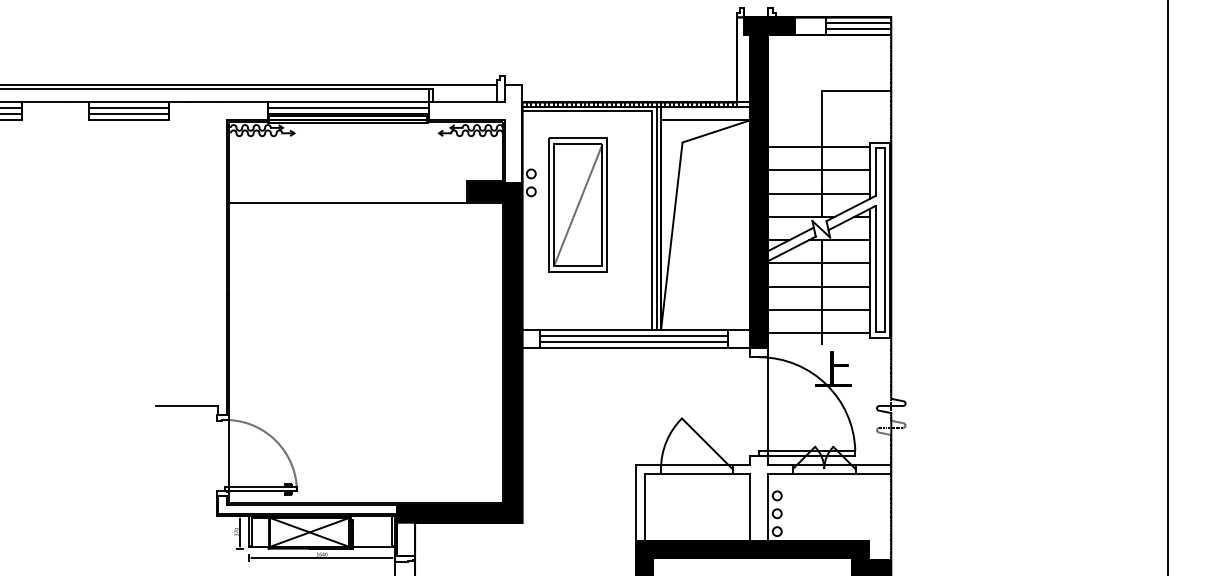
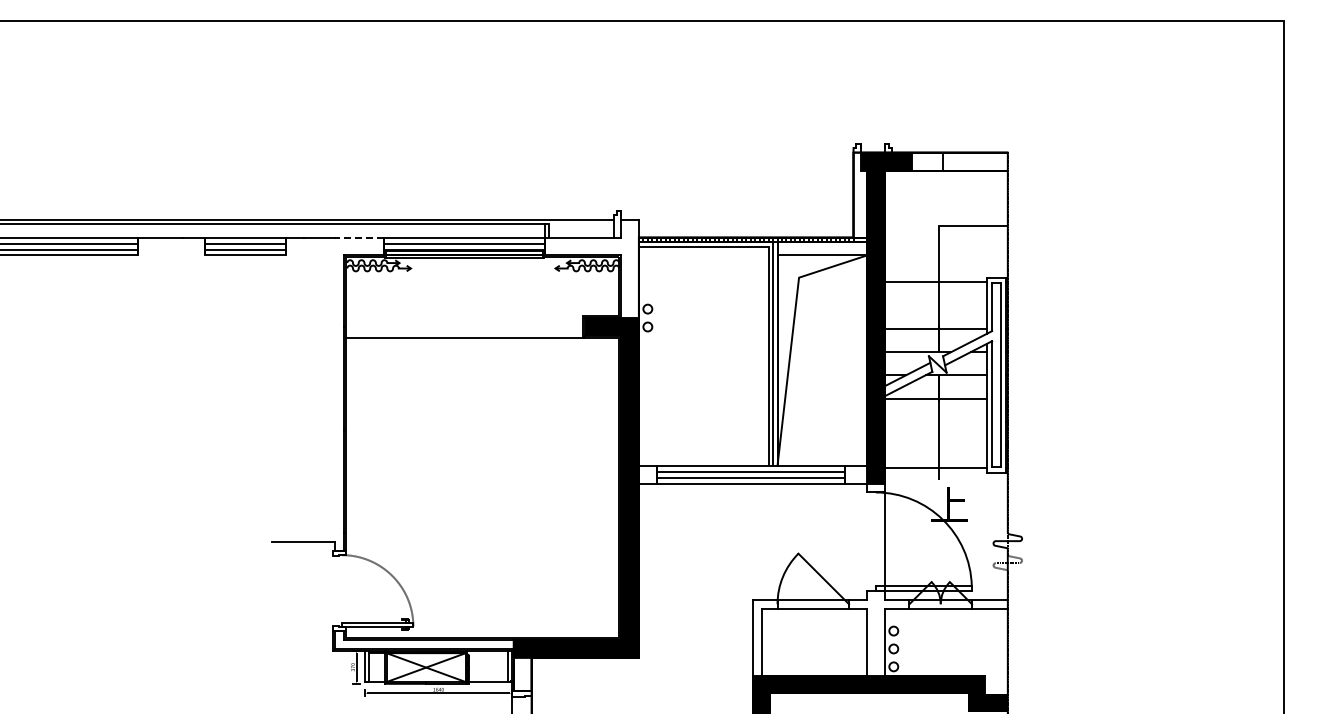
line: (857, 23) -> (974, 158), removed
line: (857, 29) -> (974, 164), removed
line: (242, 102) -> (359, 237), solid -> dashed
line: (818, 170) -> (935, 305), removed
part: (577, 205) -> (694, 340), removed
line: (818, 286) -> (935, 421), removed
line: (818, 310) -> (935, 445), removed
line: (228, 455) -> (345, 590), removed

